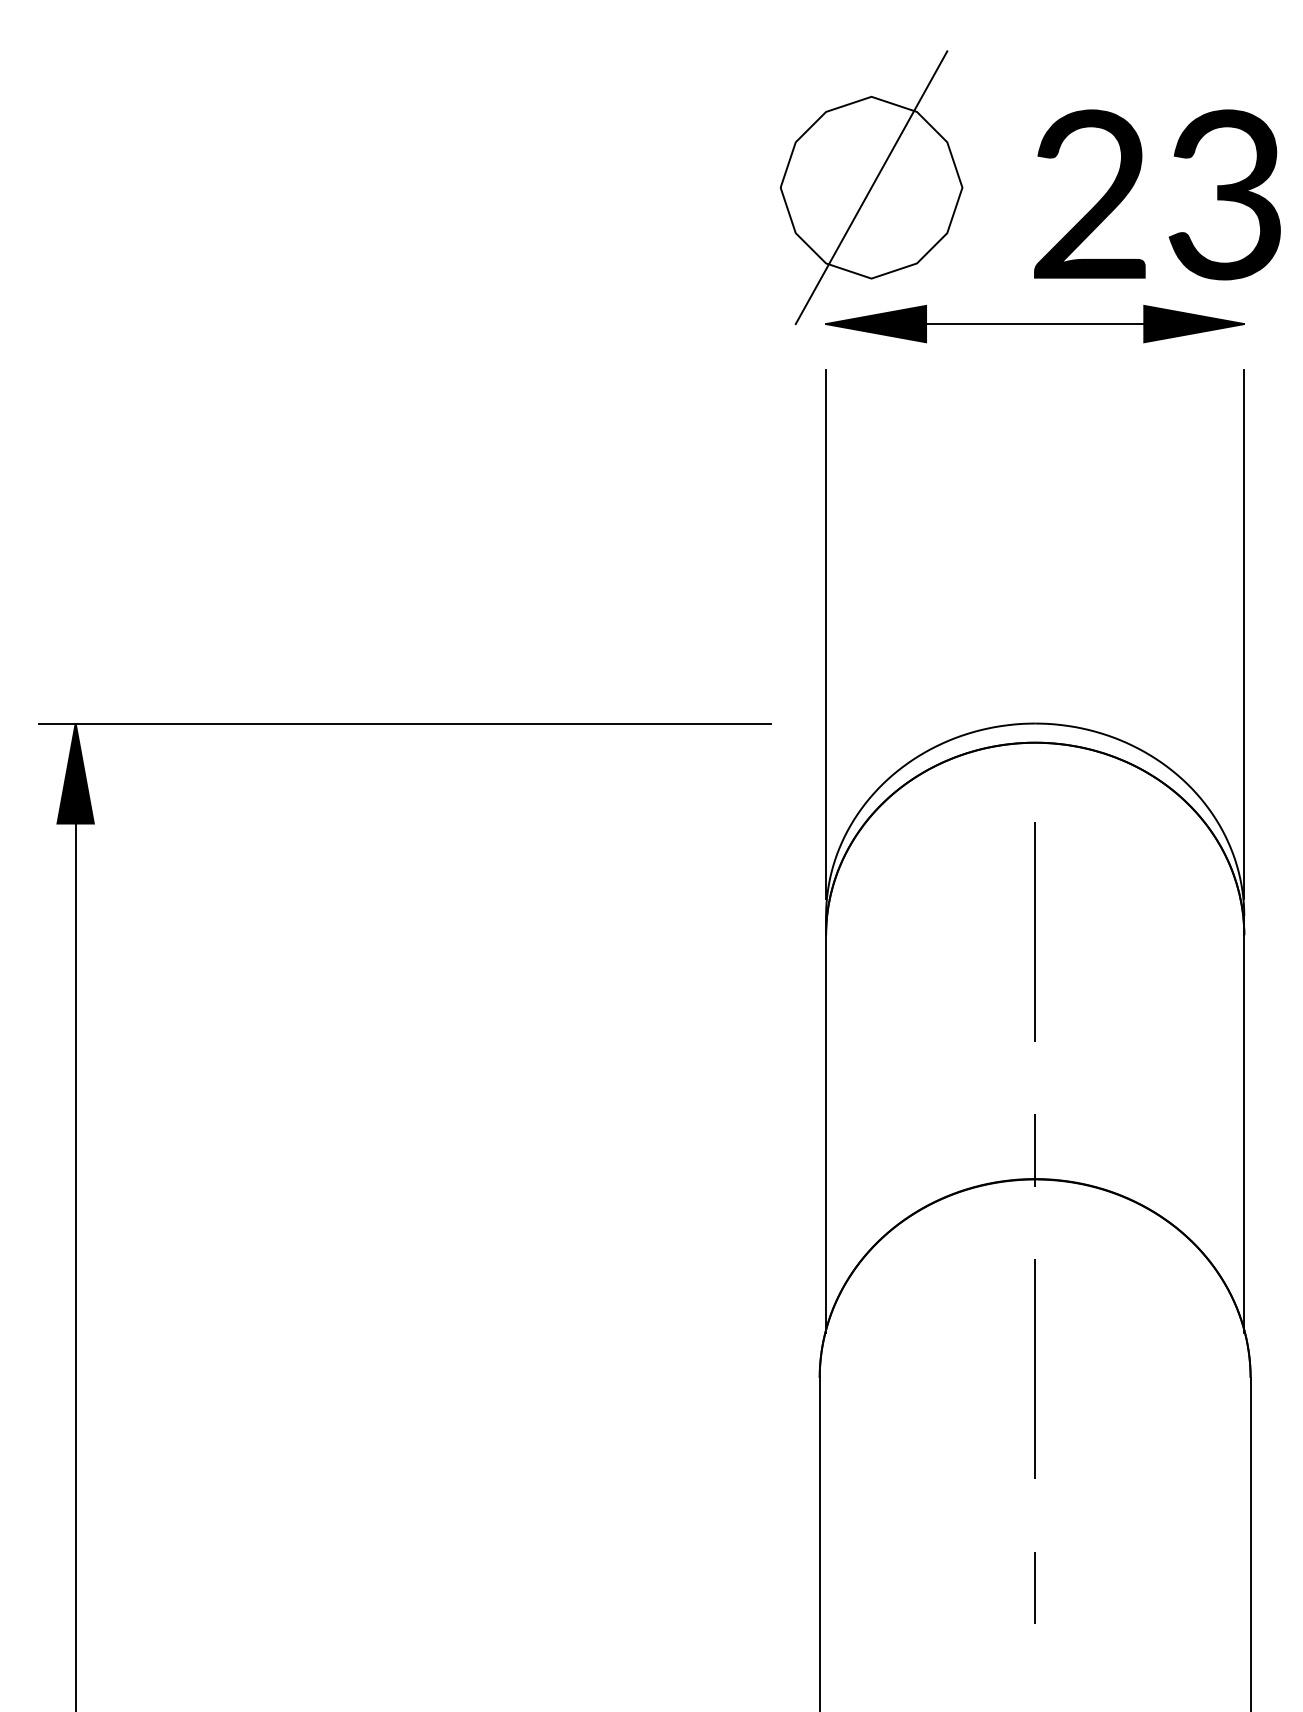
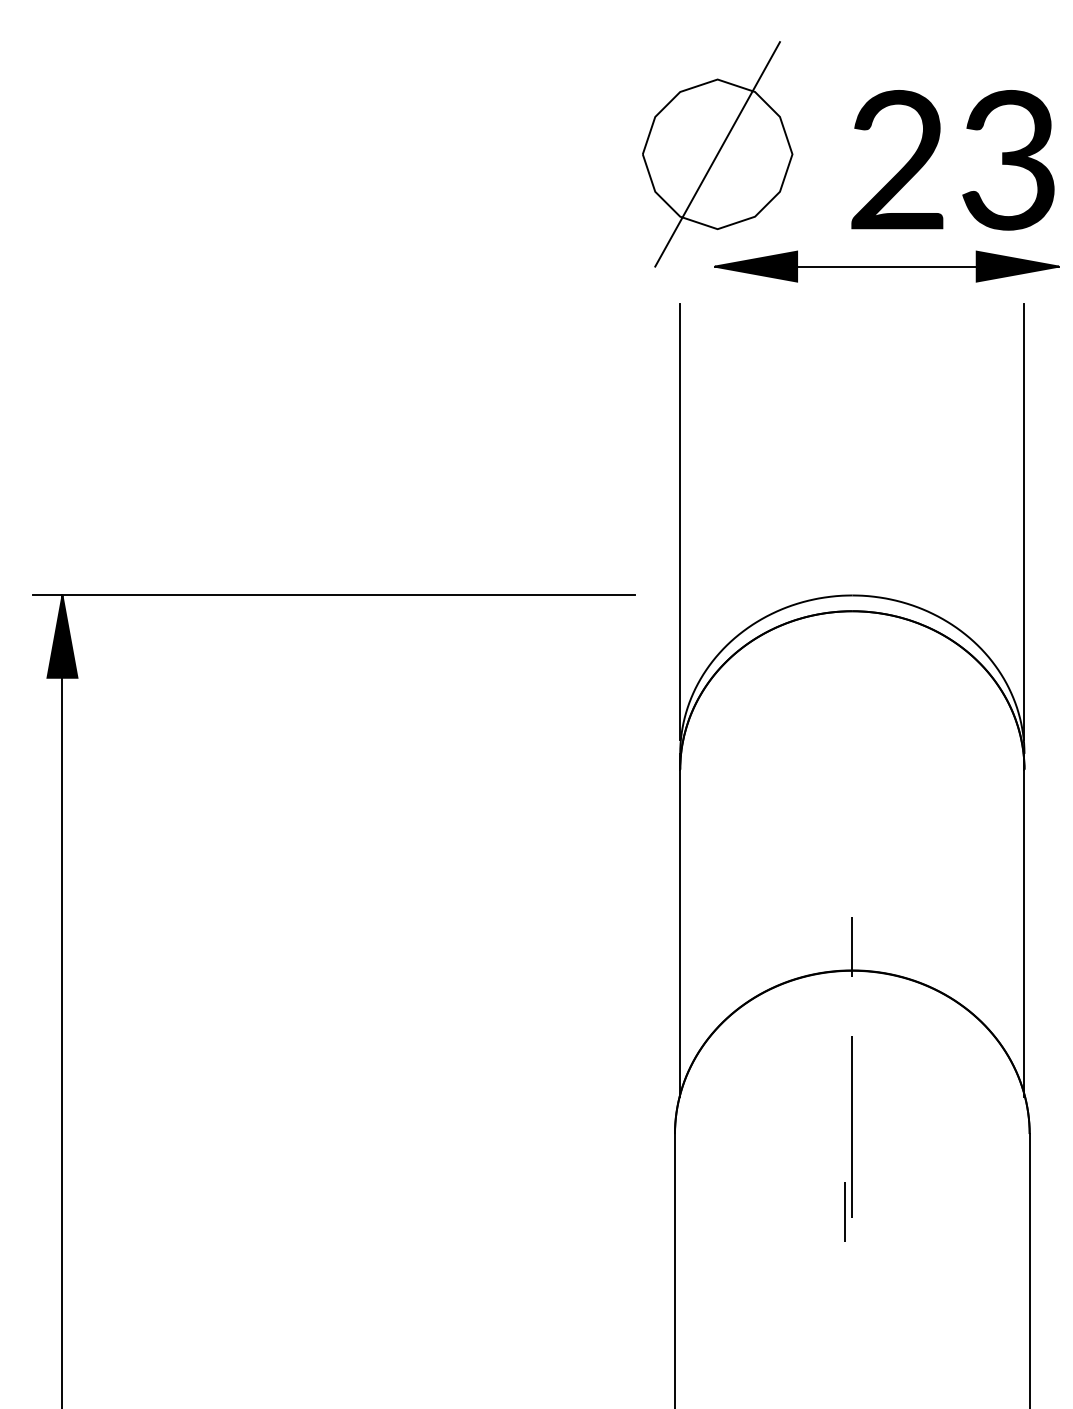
part: (1034, 323) -> (886, 266), moved
line: (1034, 931) -> (851, 766), removed
line: (1034, 1587) -> (844, 1211), moved

